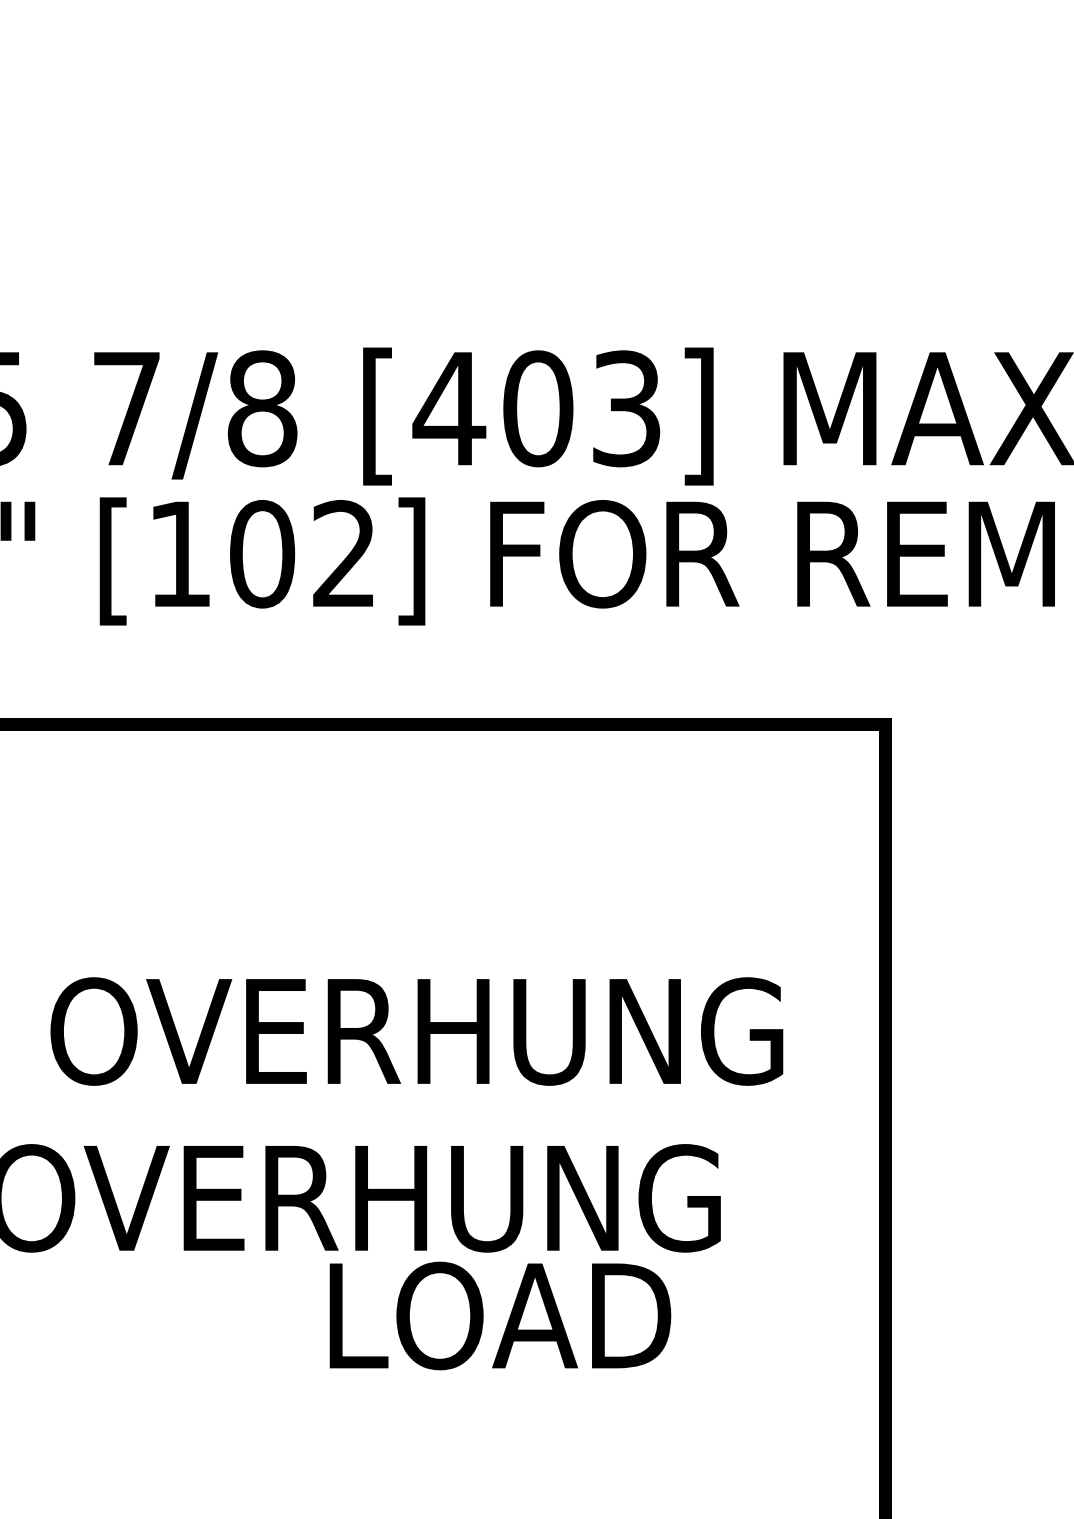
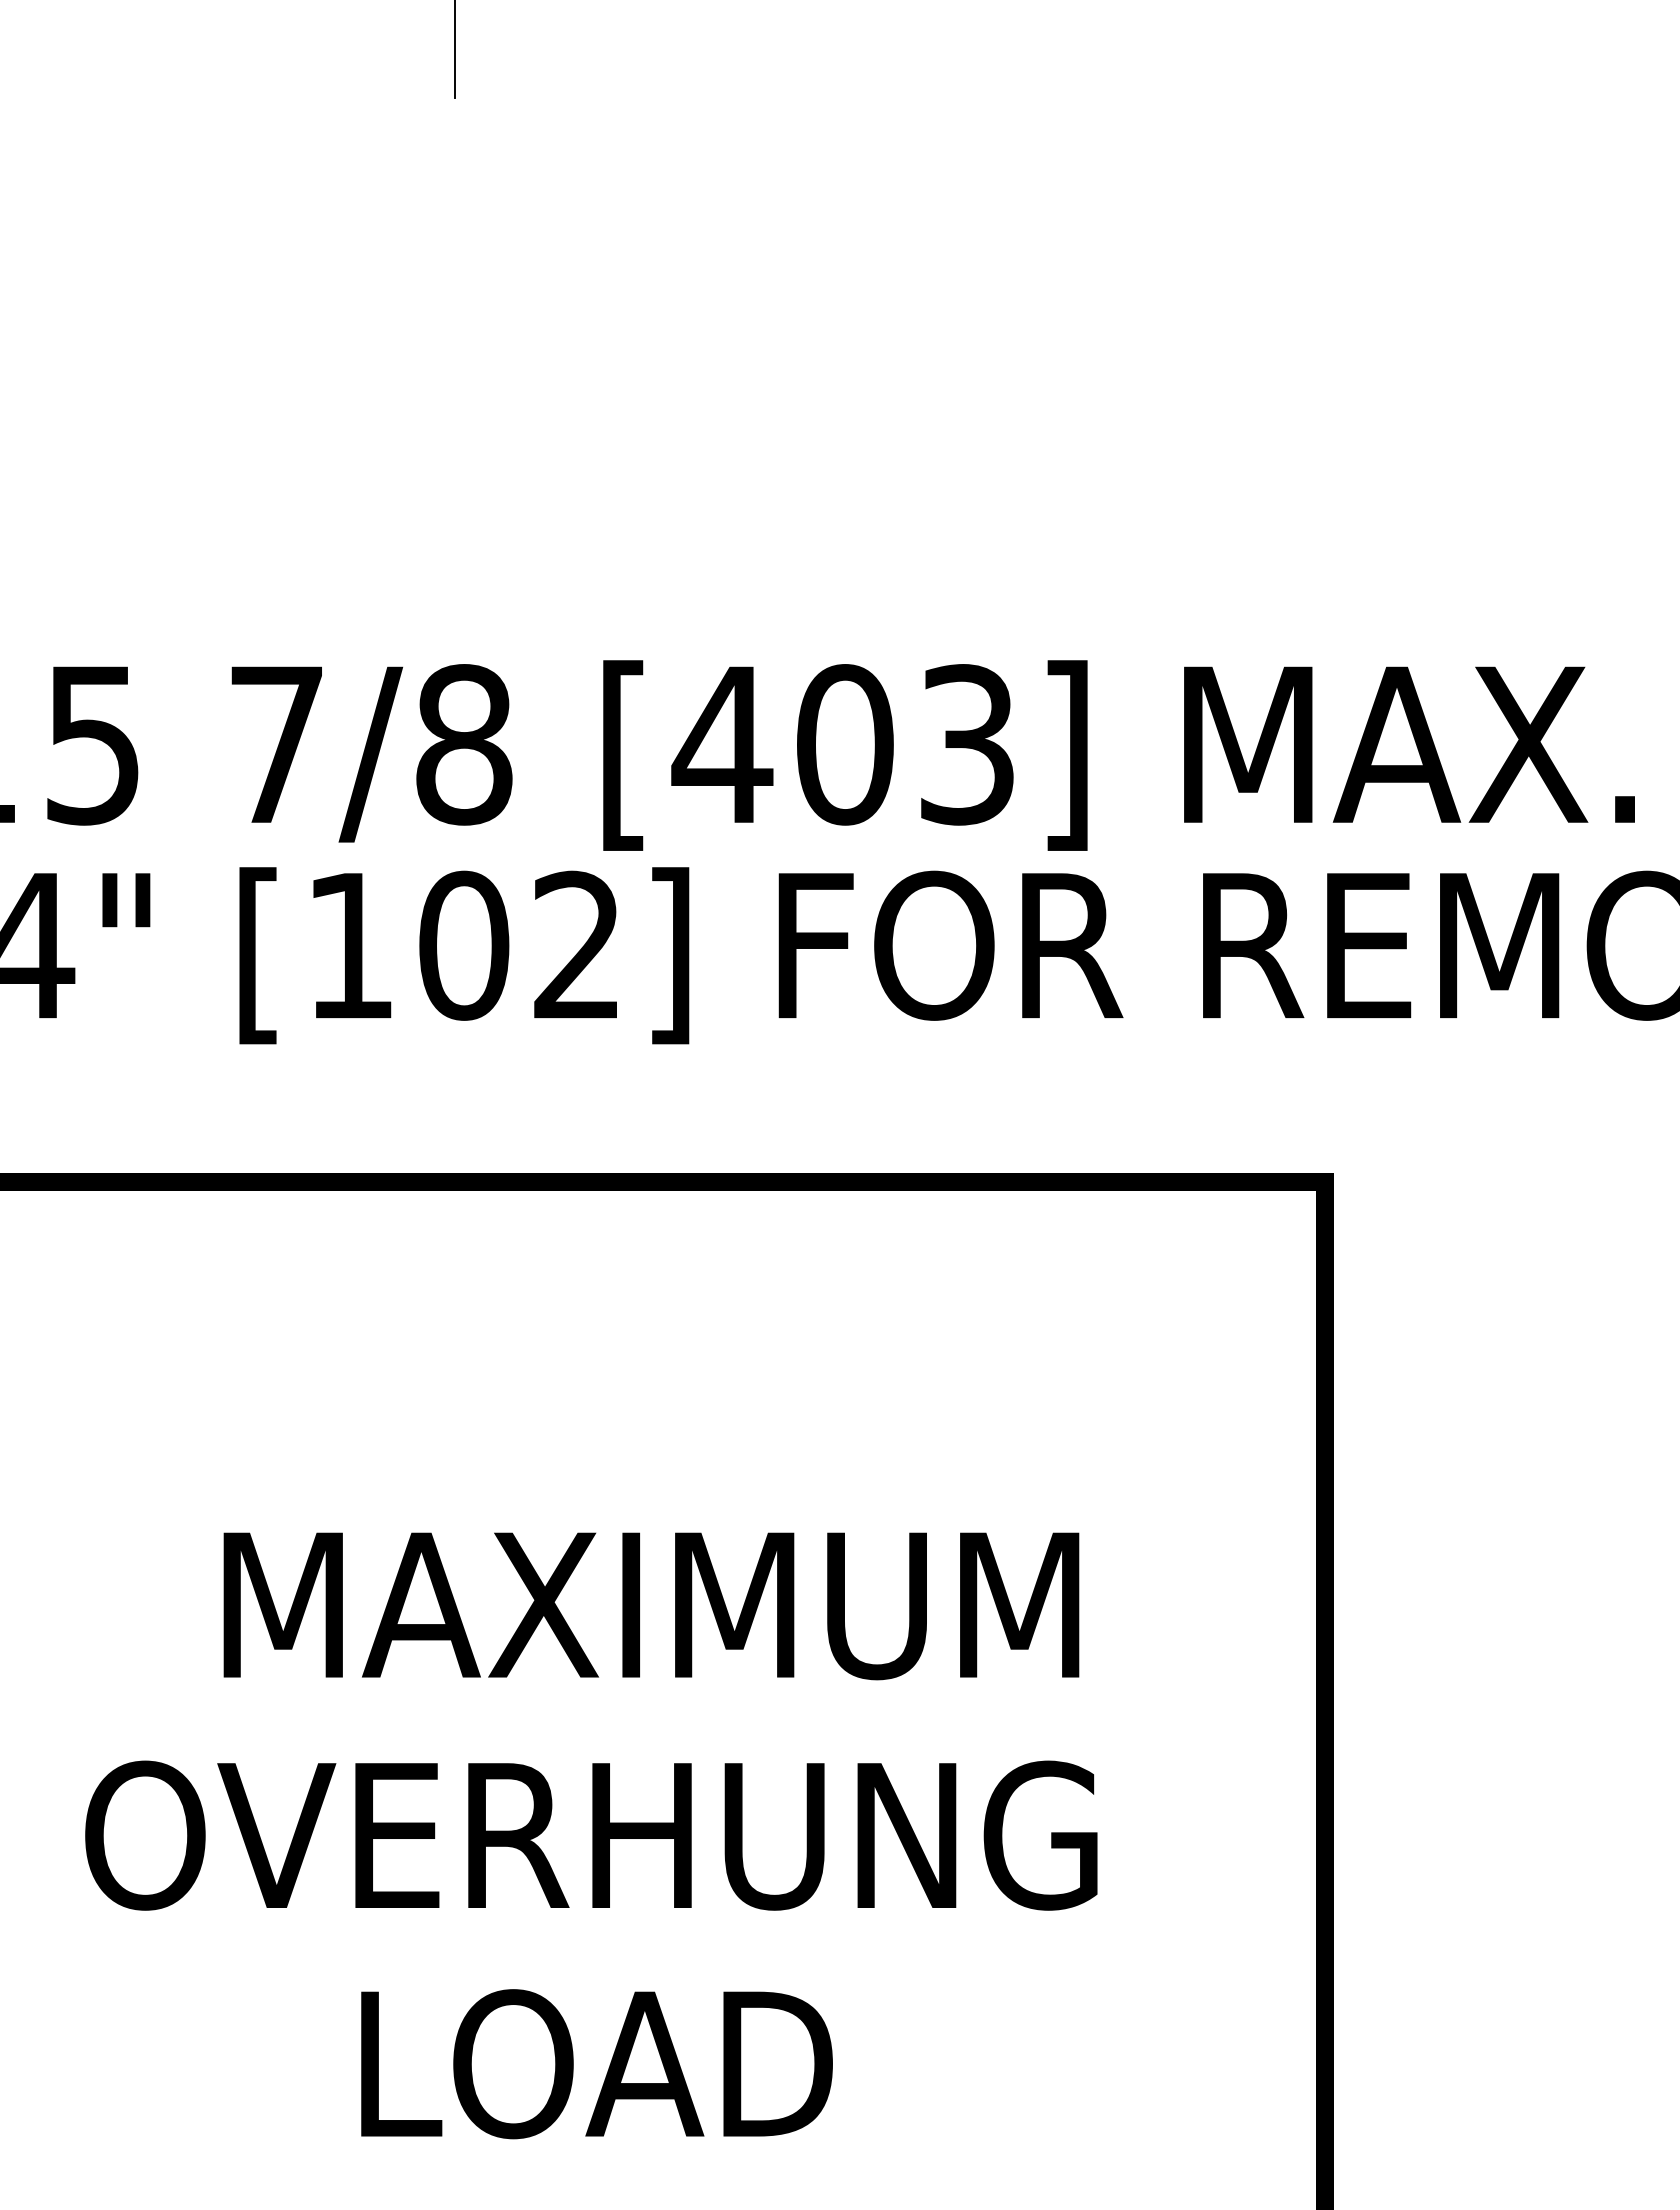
text: (416, 1031) -> (677, 1605), OVERHUNG -> MAXIMUM
text: (500, 1316) -> (596, 2064), moved

